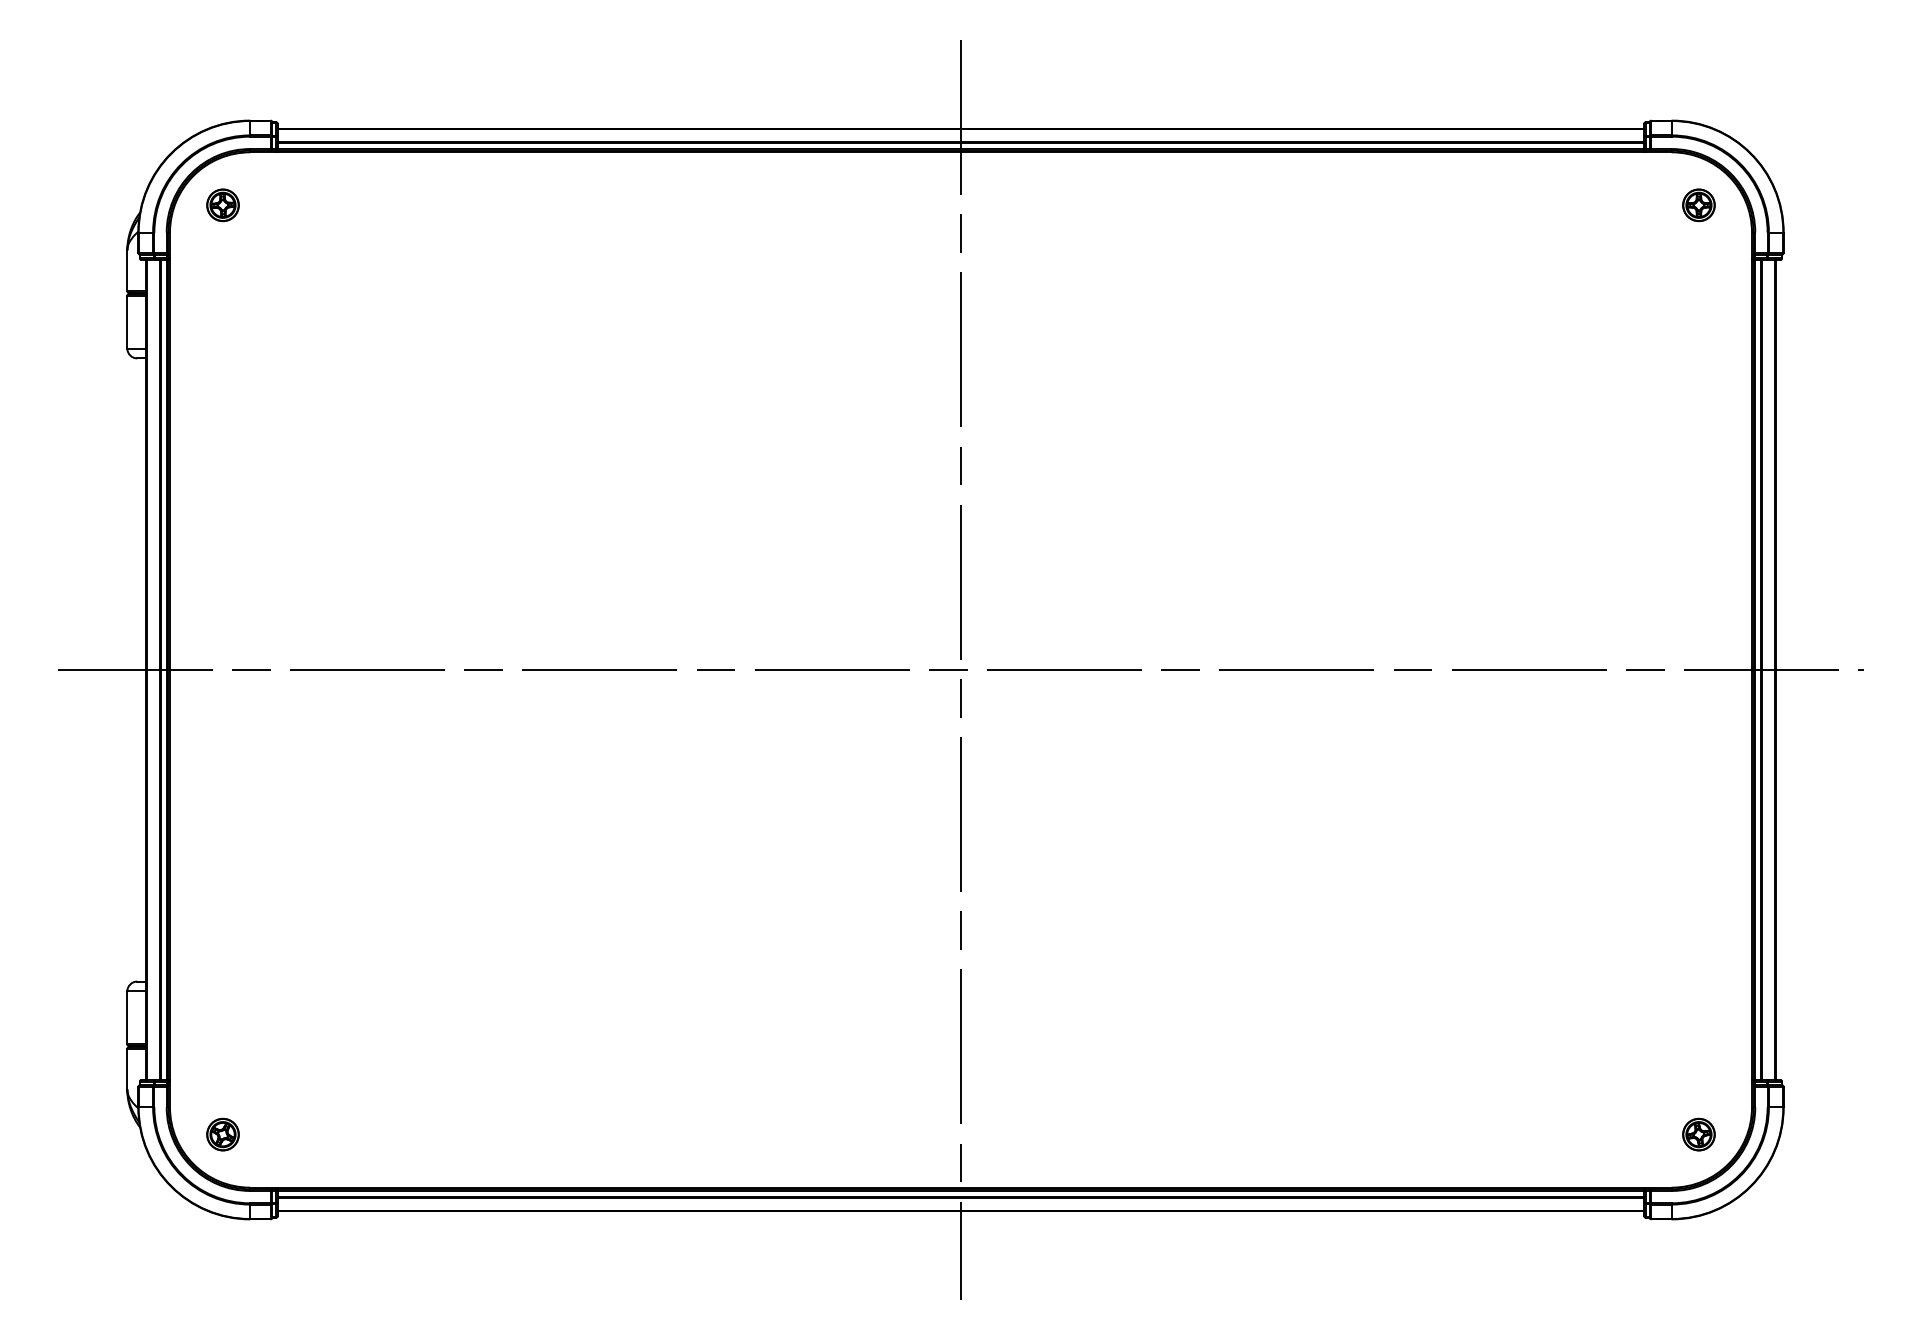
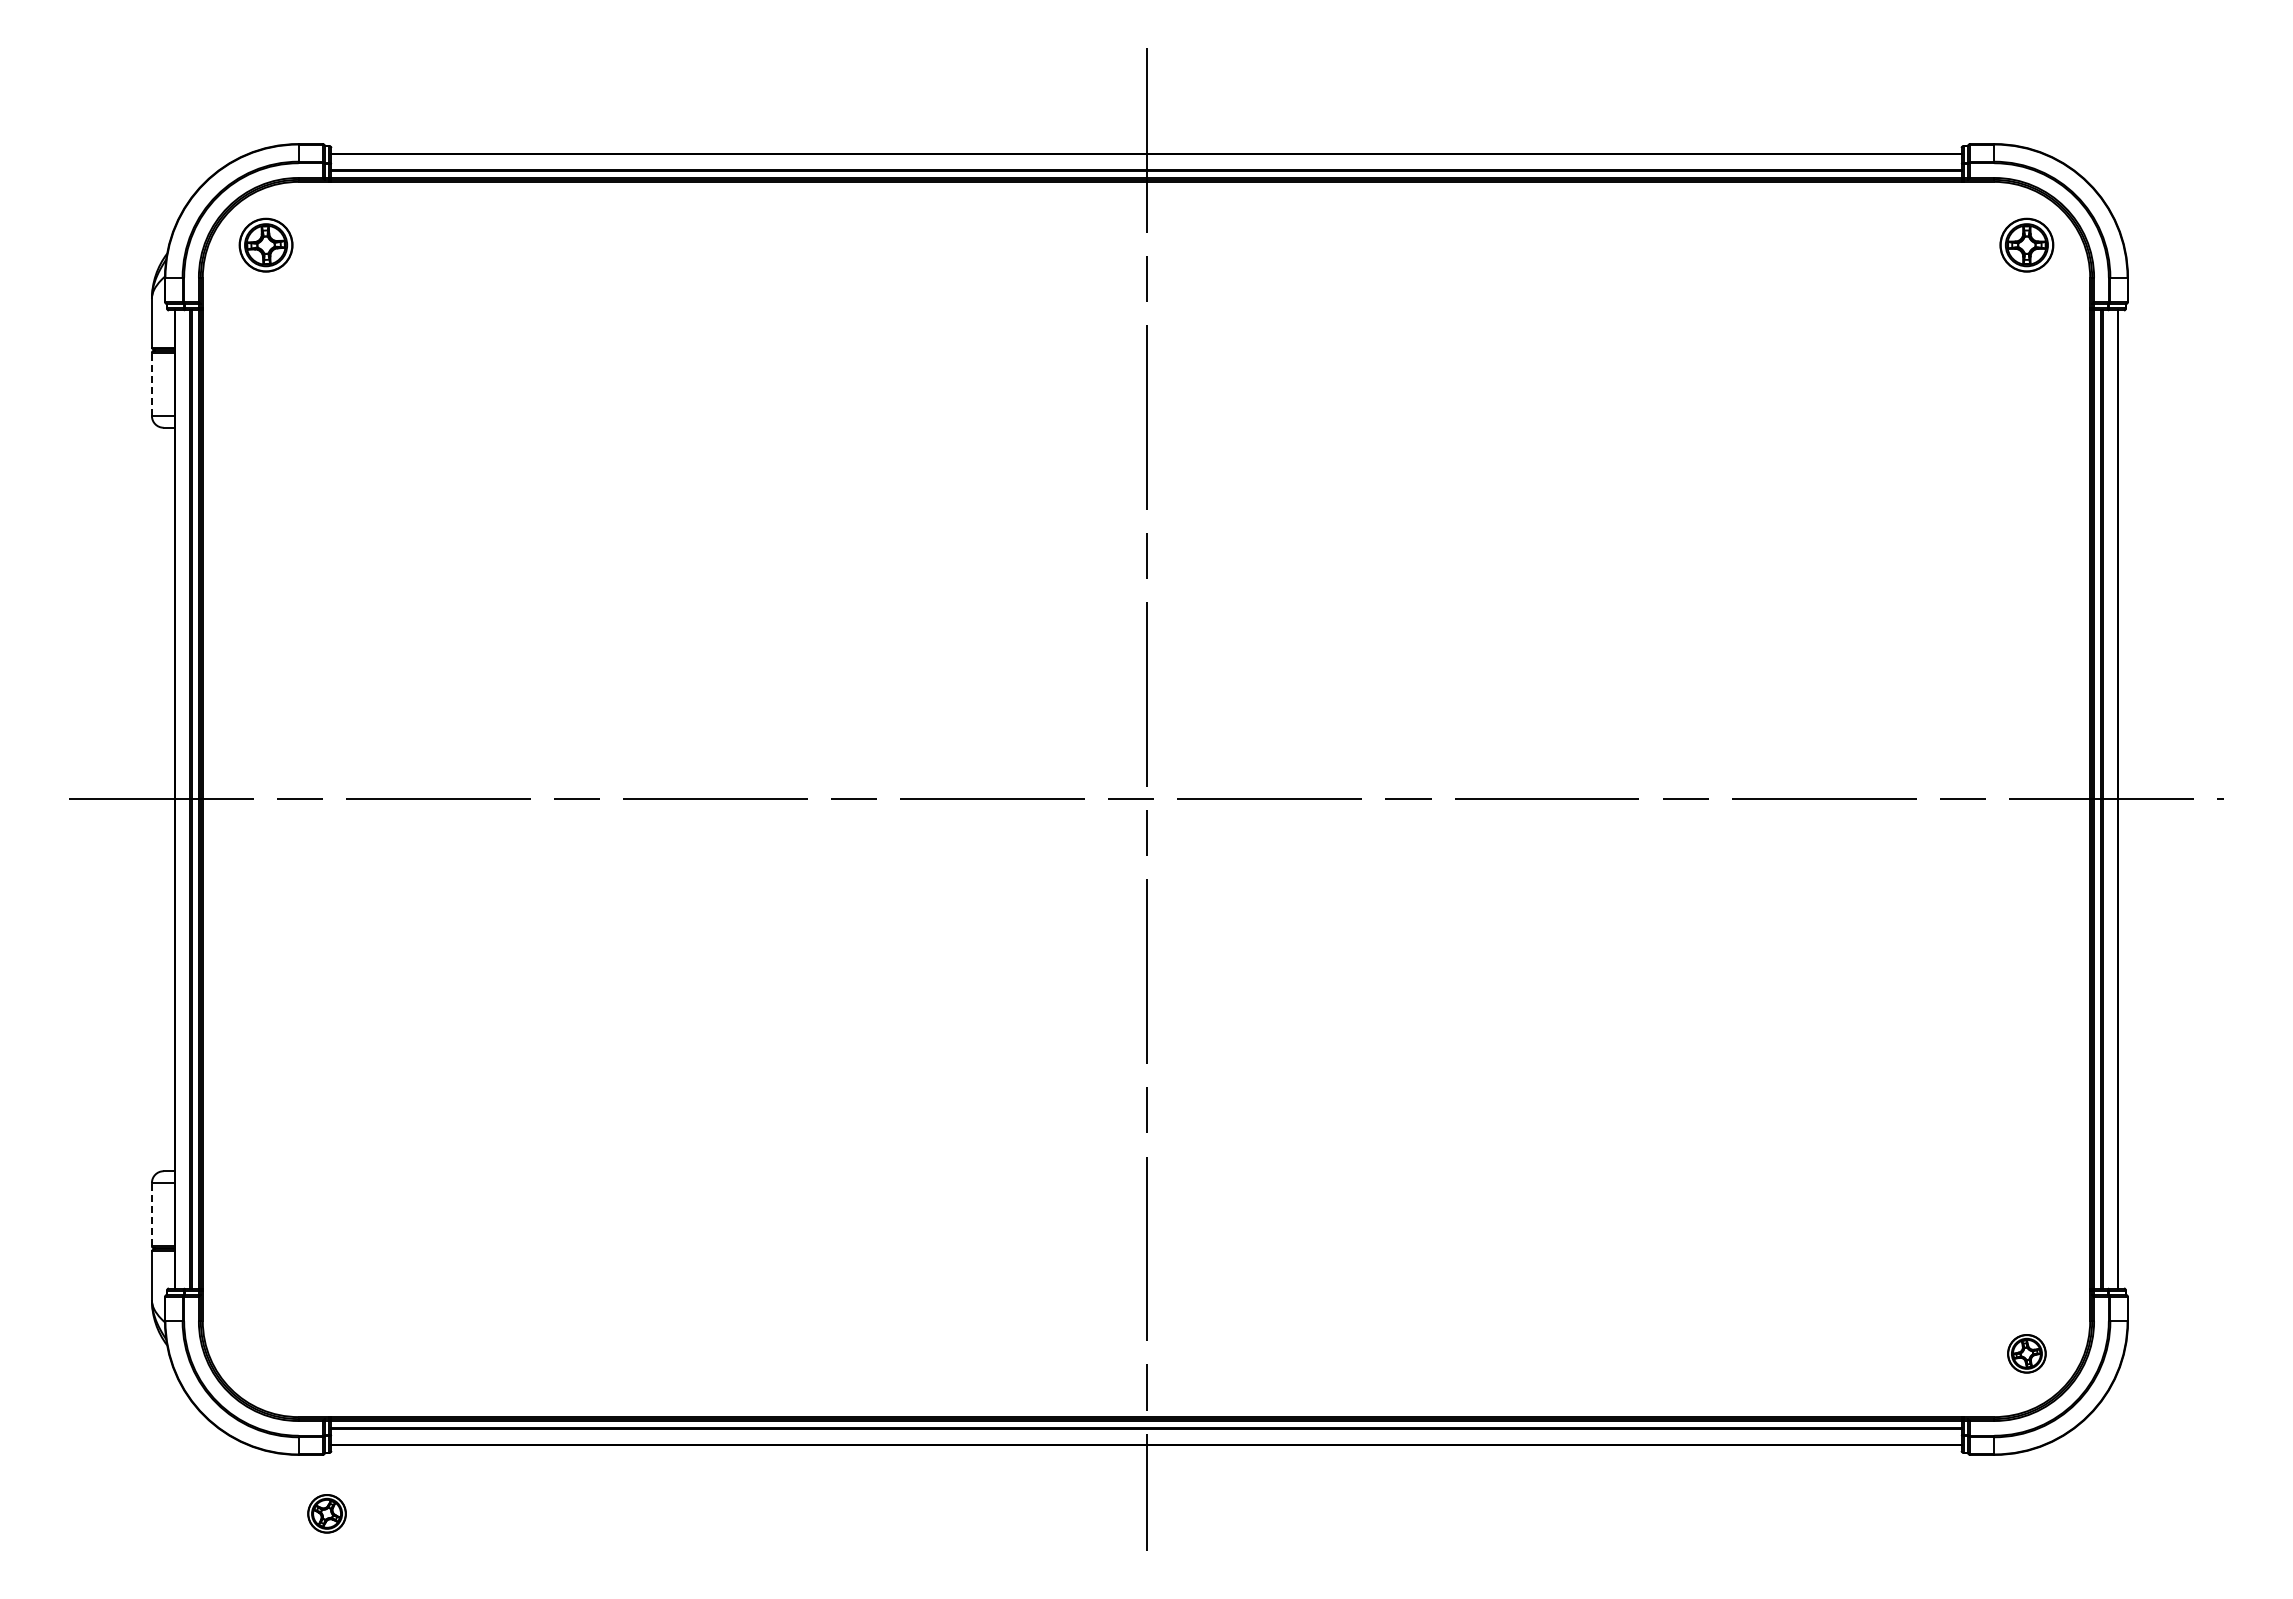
part: (222, 204) -> (265, 244), size x1.4
part: (1698, 204) -> (2026, 244), size x1.4
line: (126, 322) -> (151, 384), solid -> dashed
line: (126, 1017) -> (151, 1214), solid -> dashed
part: (222, 1134) -> (326, 1513), moved

